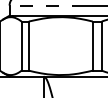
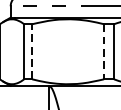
line: (28, 46) -> (31, 52), solid -> dashed
line: (92, 46) -> (103, 52), solid -> dashed

